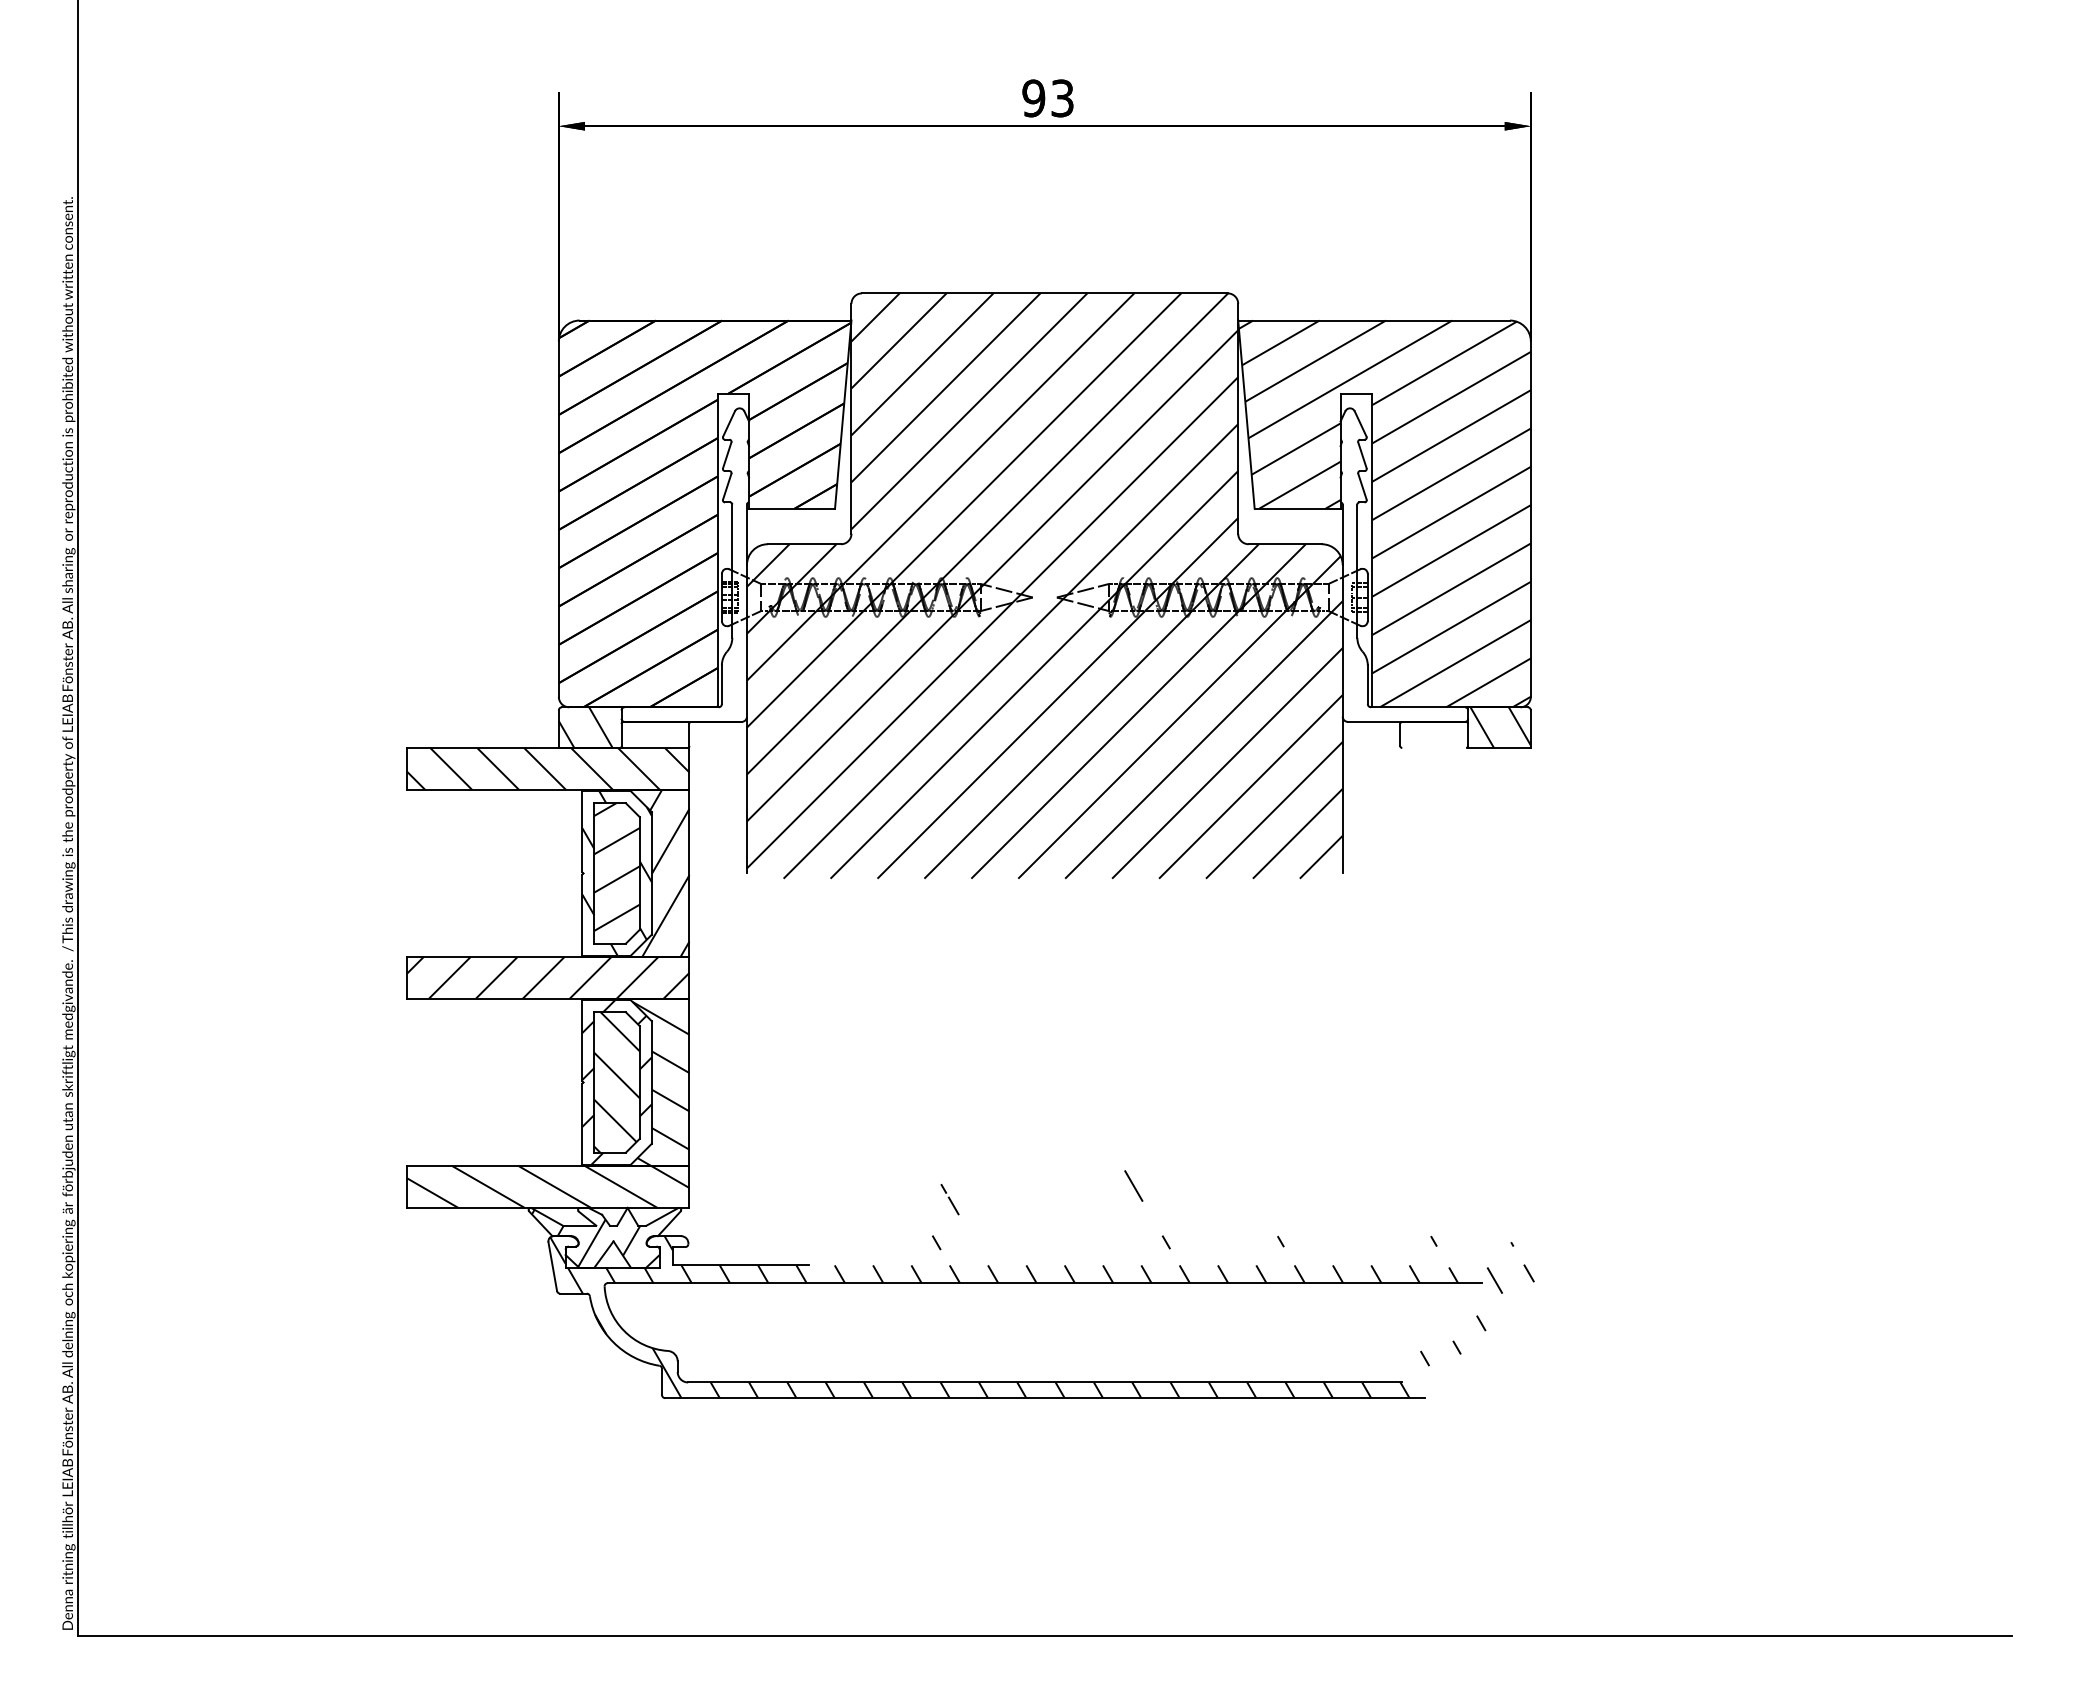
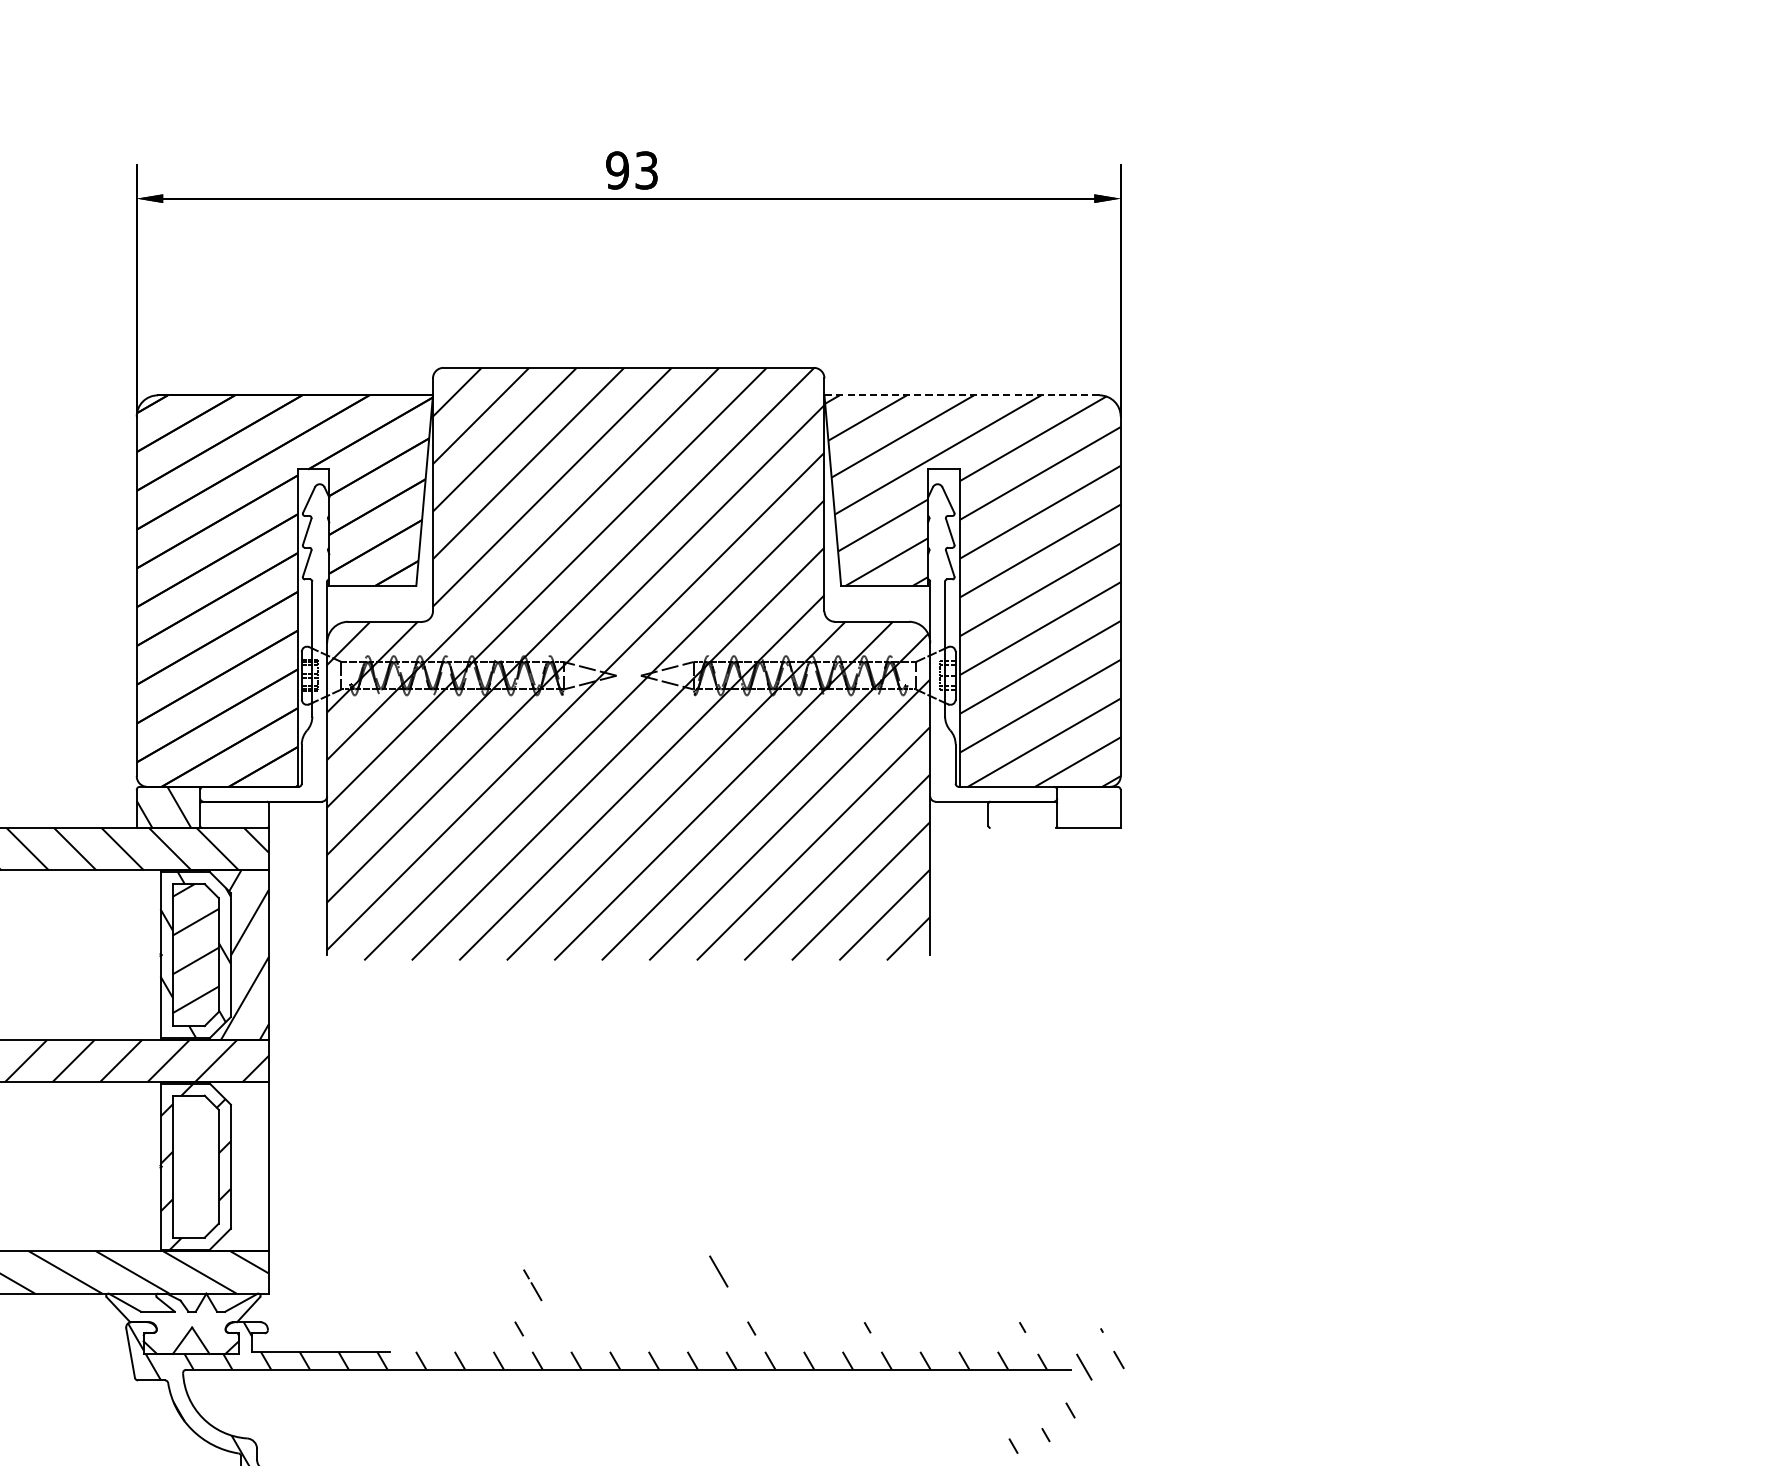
line: (1374, 320) -> (962, 395), solid -> dashed
hatch: (1500, 727) -> (1089, 807), removed
hatch: (616, 1082) -> (195, 1166), removed
hatch: (635, 1082) -> (214, 1166), removed
hatch: (585, 1237) -> (163, 1323), removed

